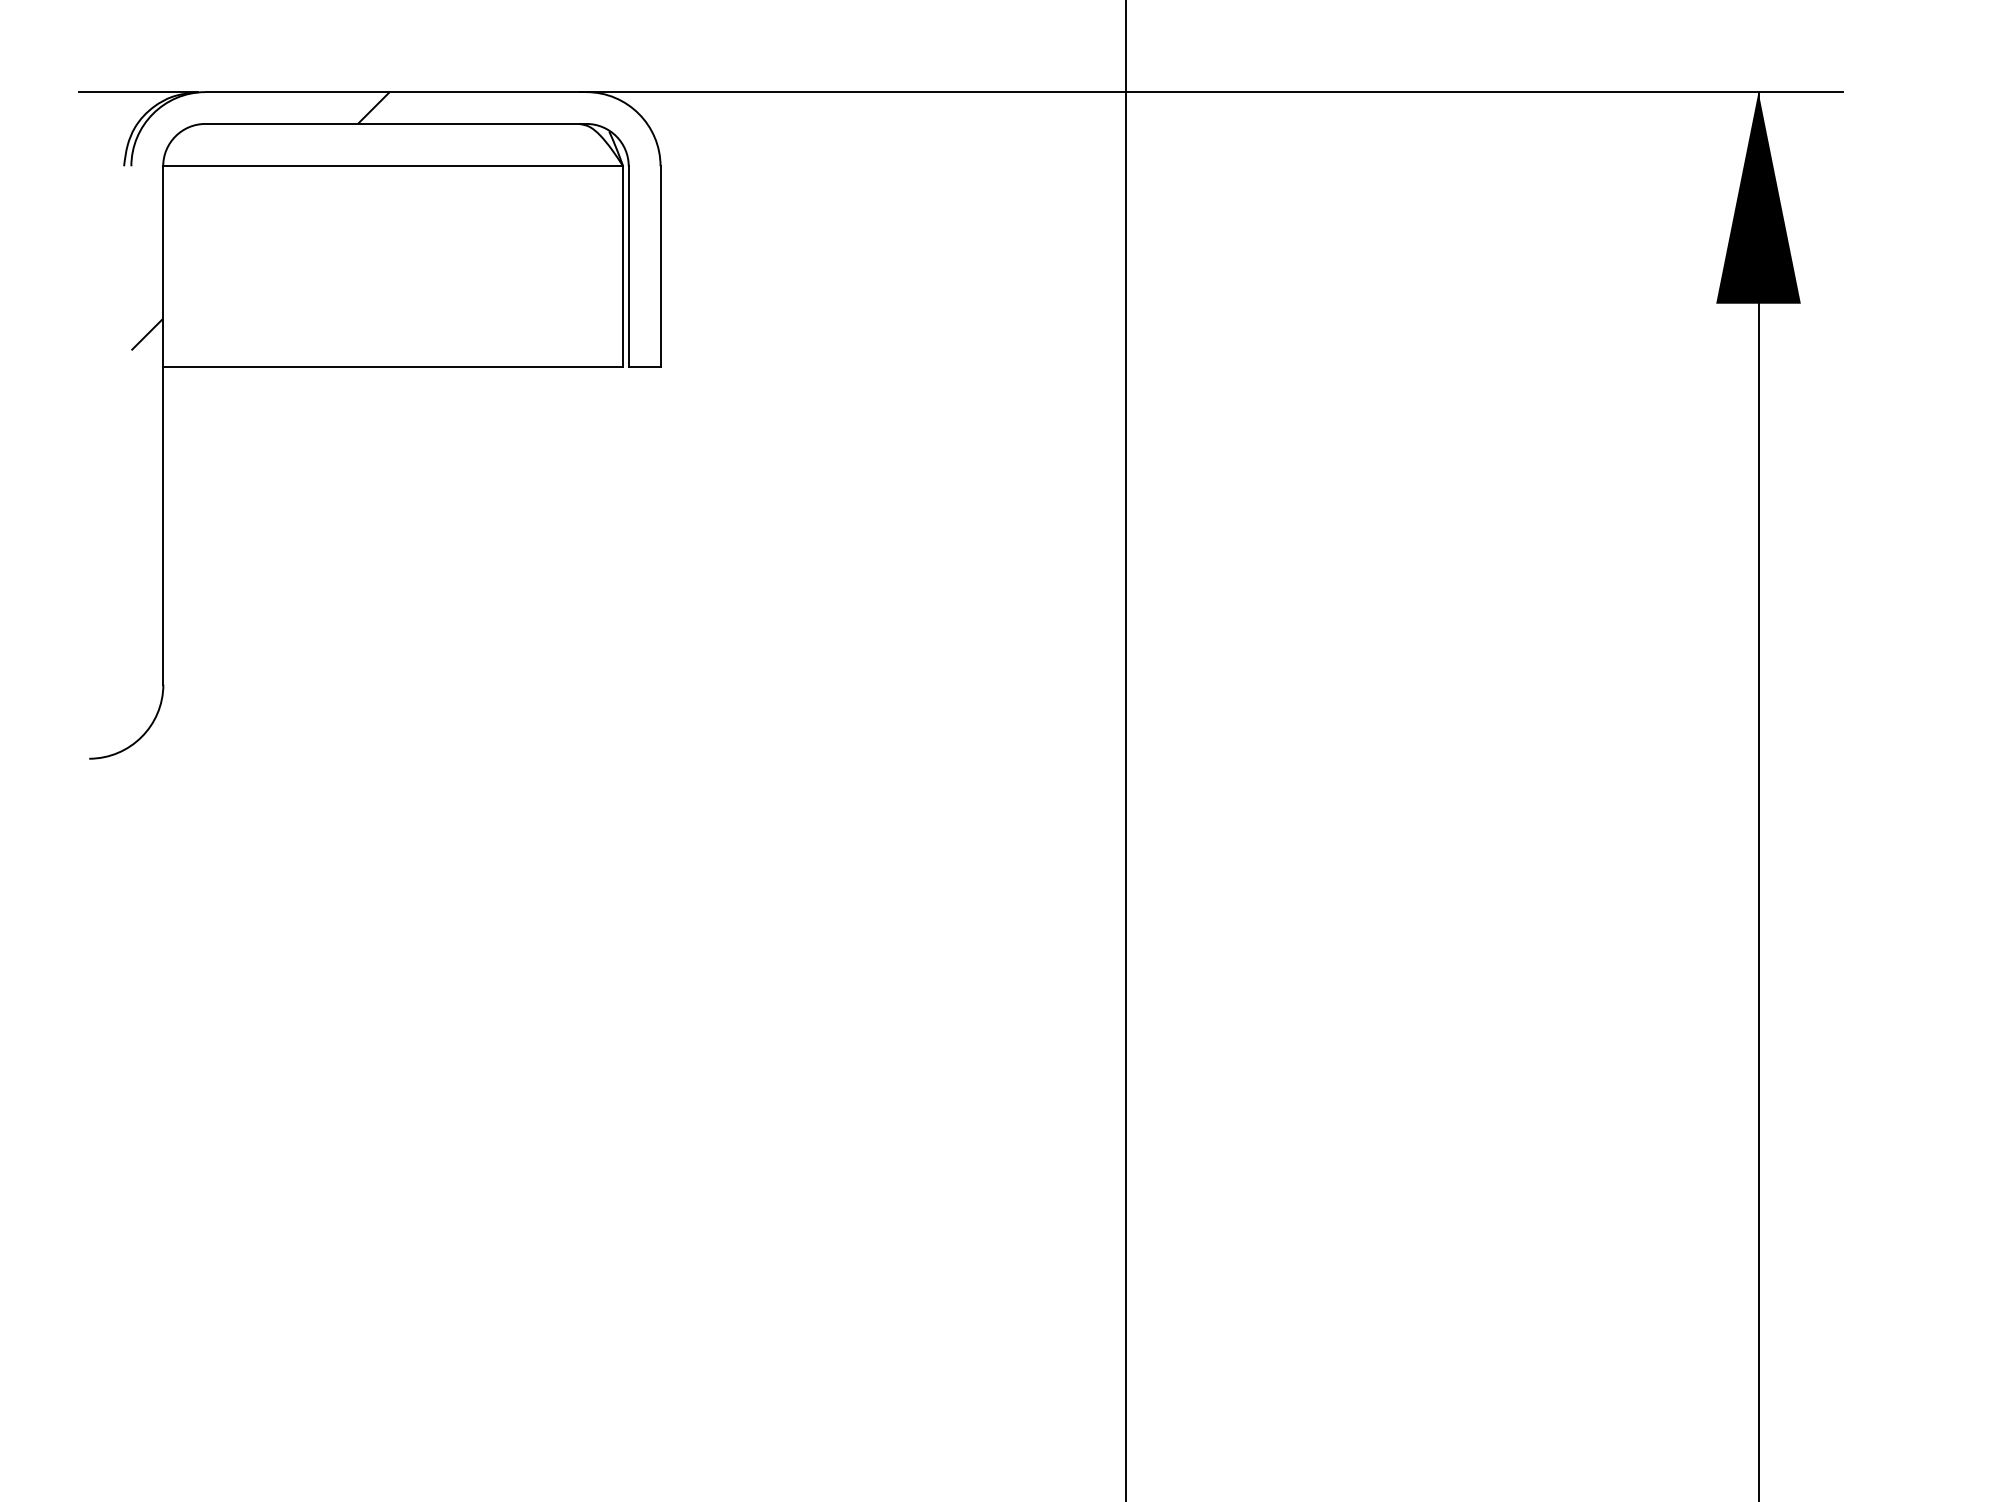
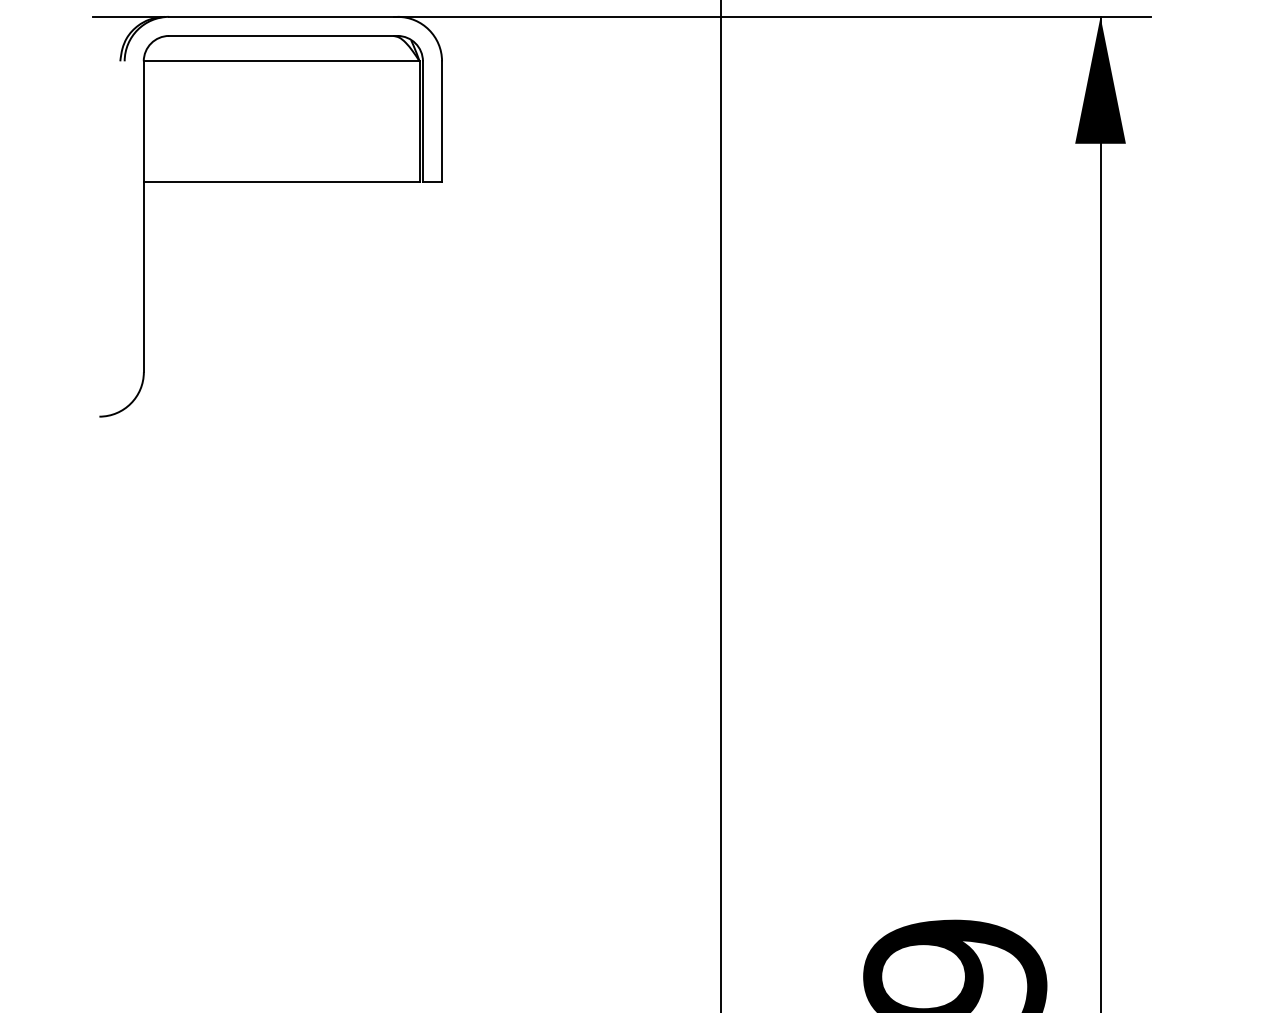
hatch: (259, 219) -> (201, 93), removed

